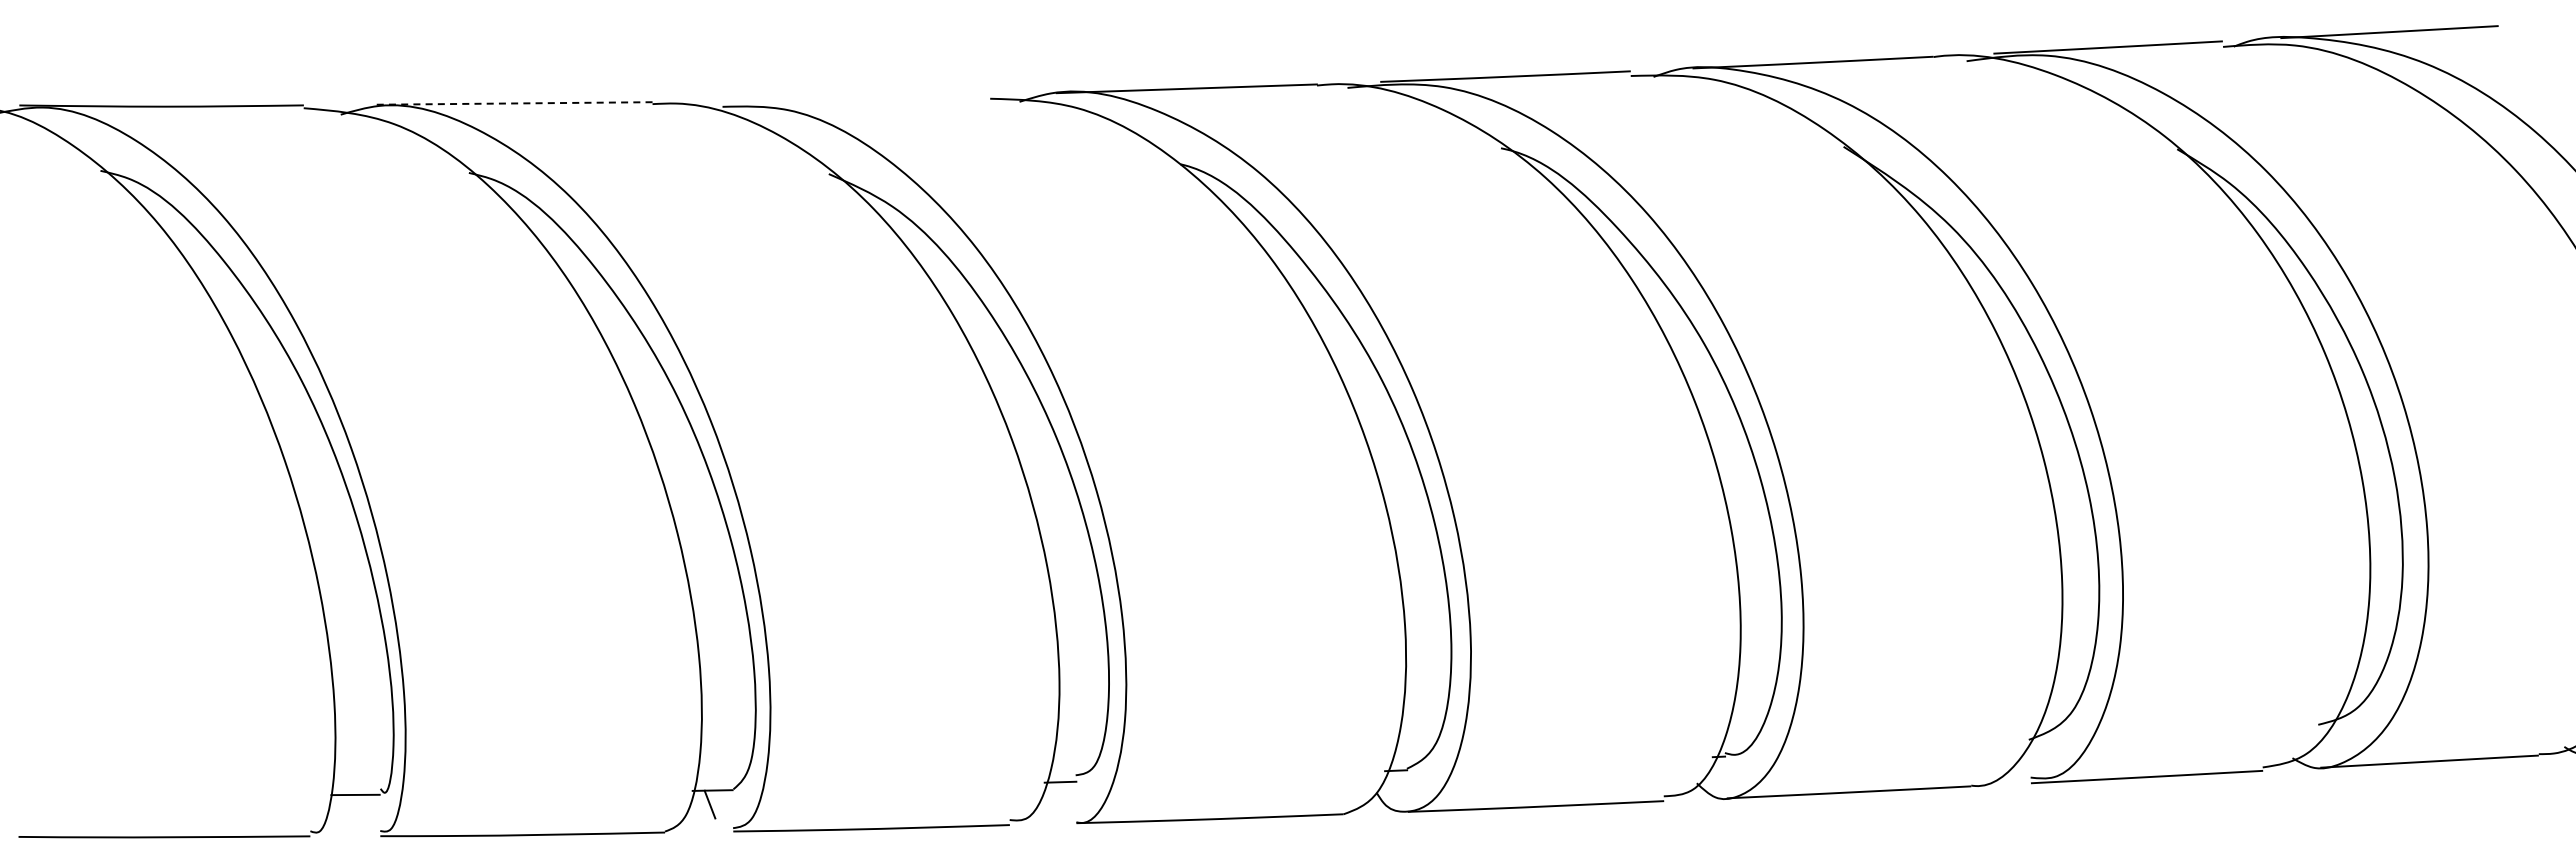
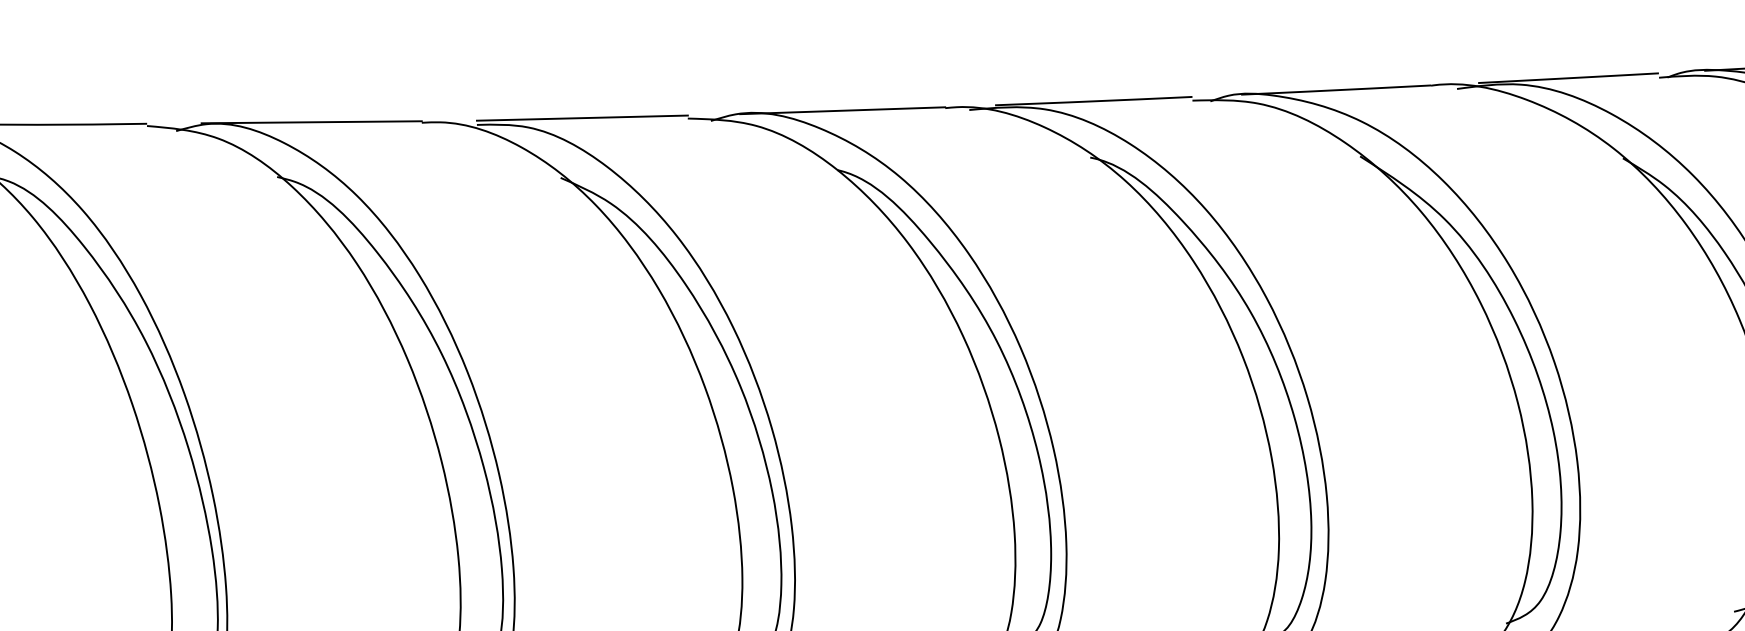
line: (856, 97) -> (582, 117), added
line: (512, 103) -> (311, 122), dashed -> solid

